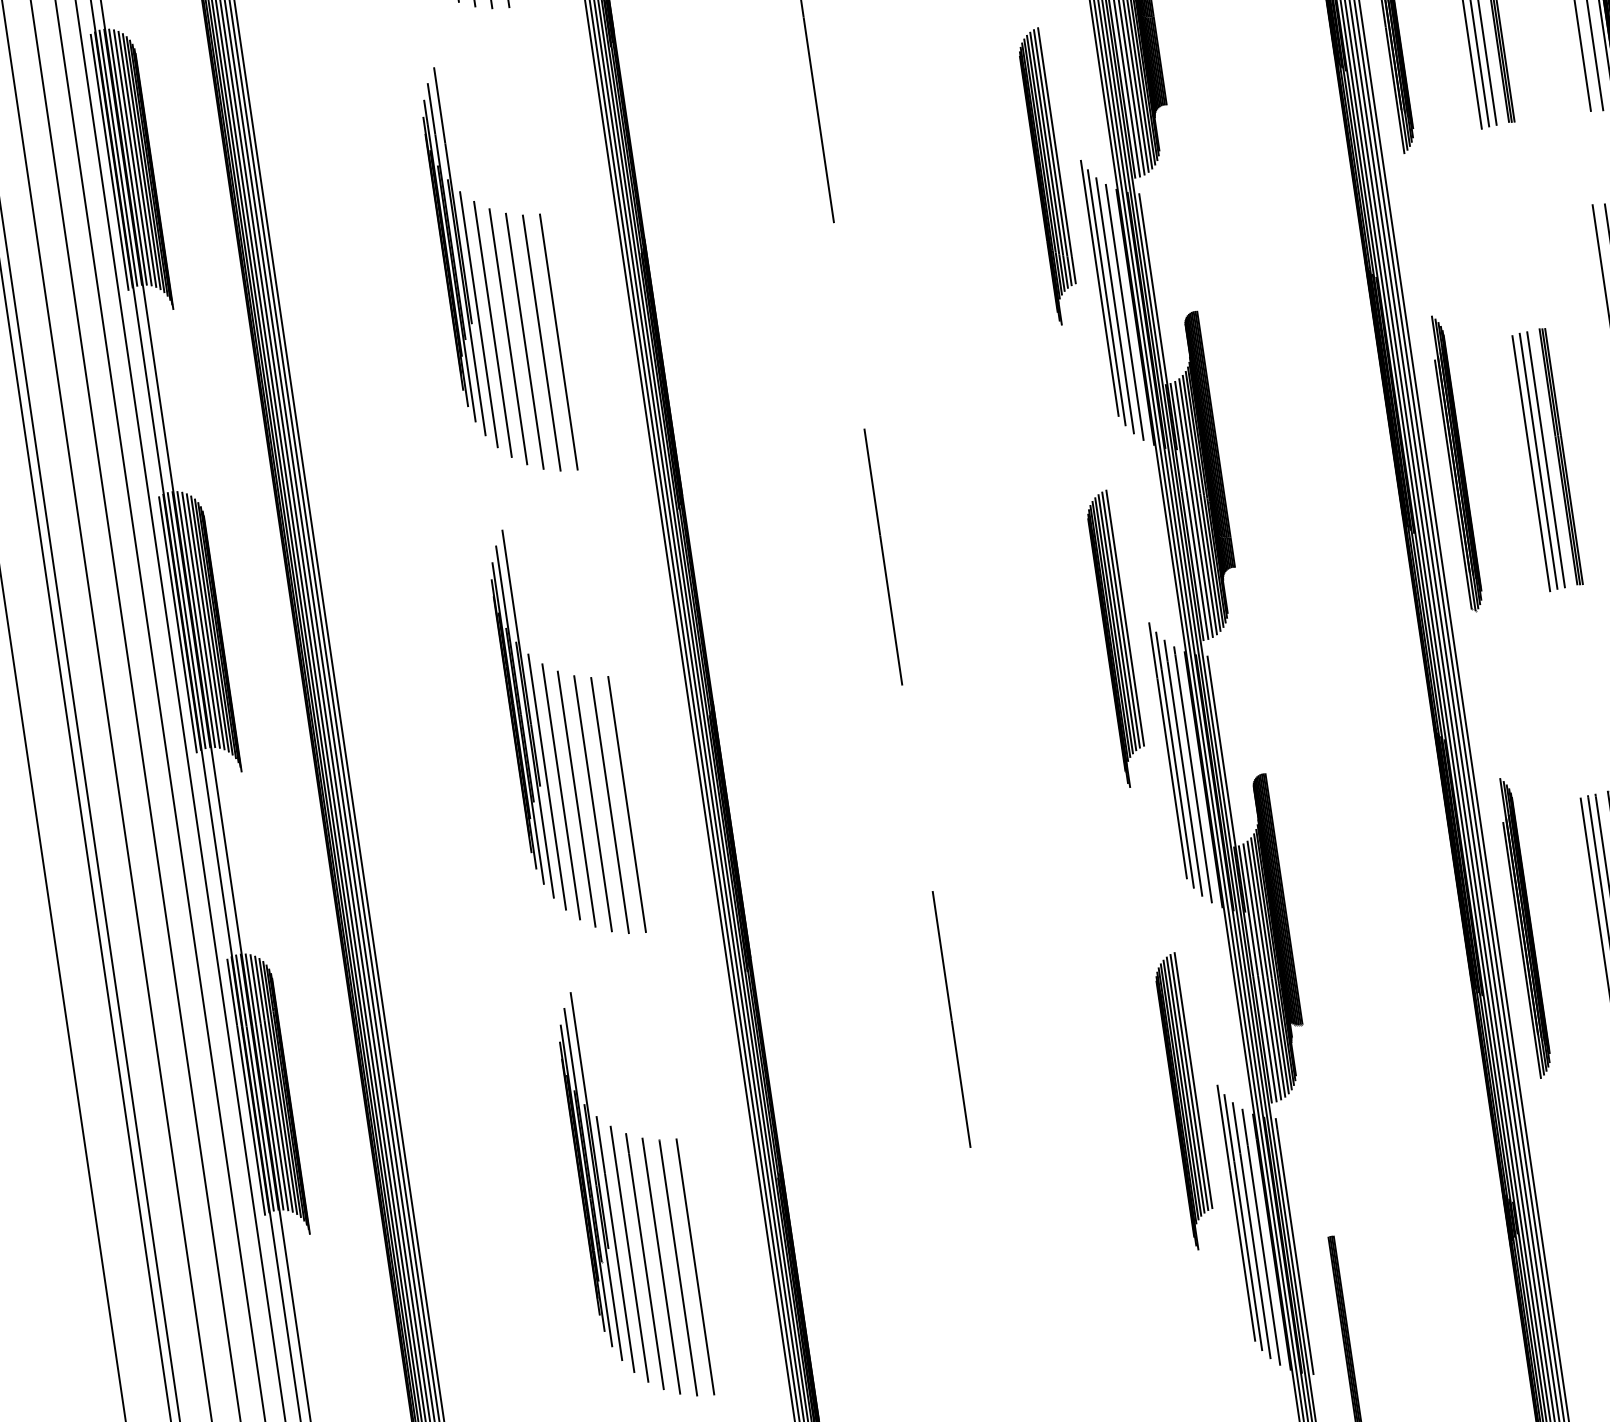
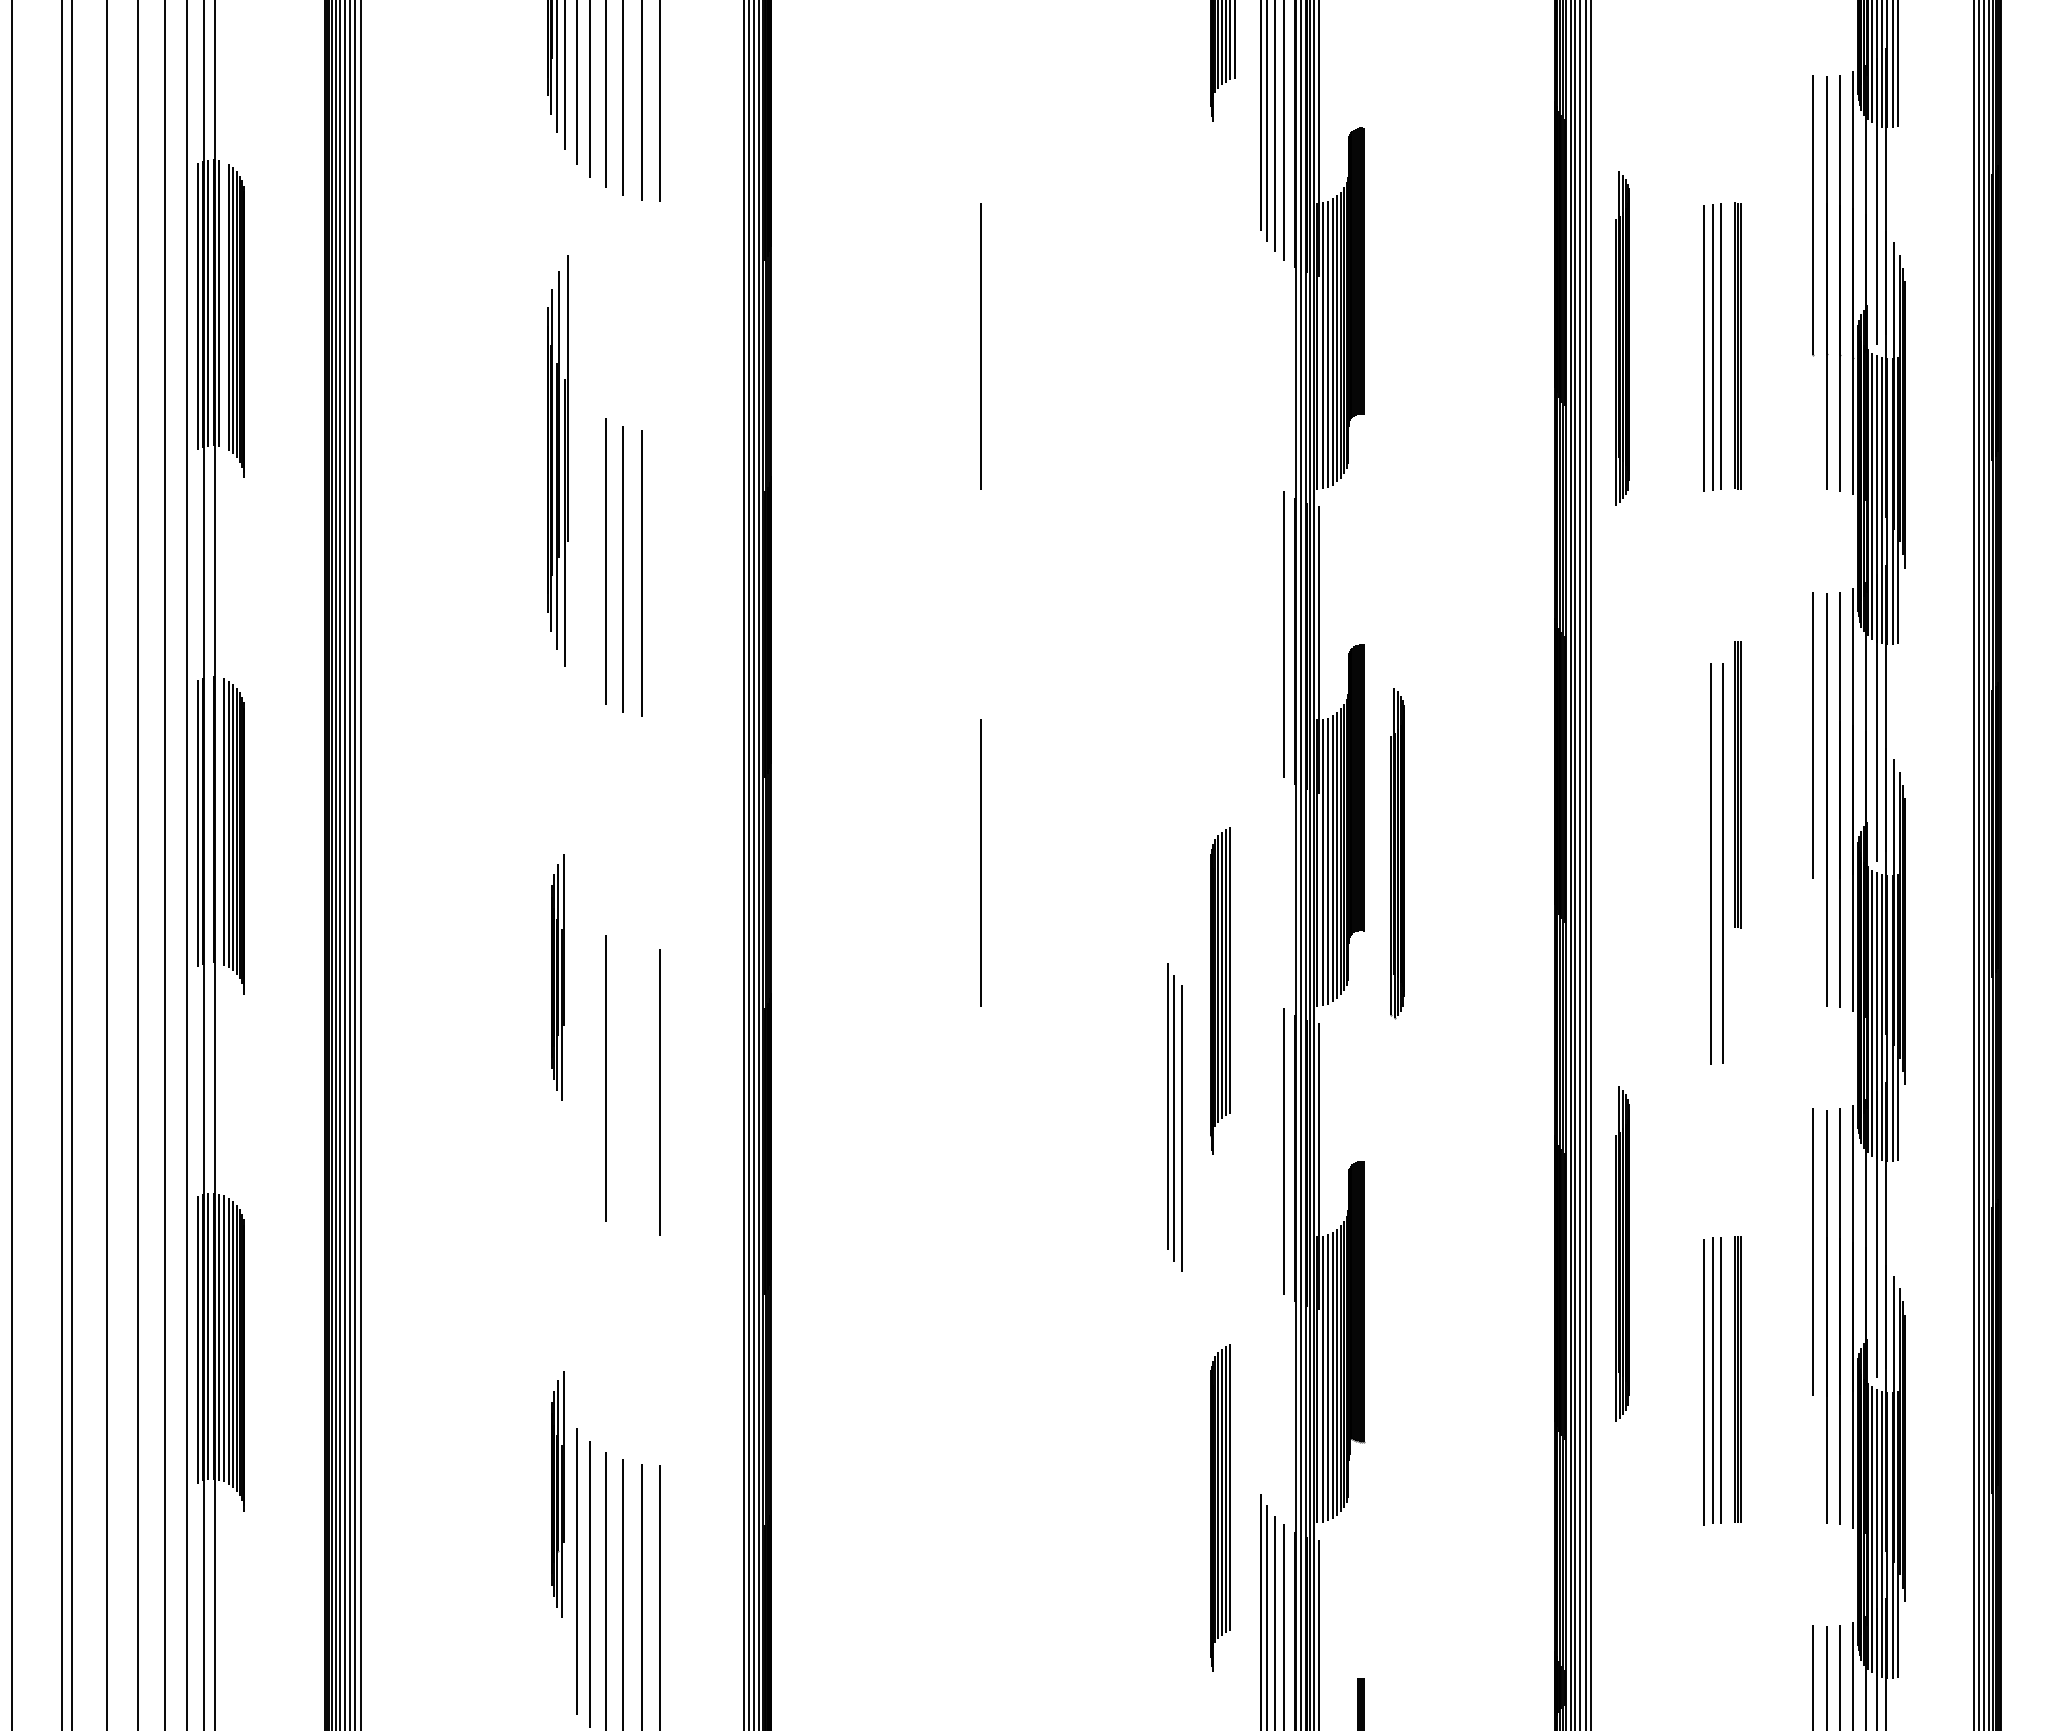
line: (133, 157) -> (224, 304), removed
part: (1048, 176) -> (1222, 473), removed
line: (1099, 287) -> (1260, 603), removed
line: (1106, 297) -> (1266, 615), removed
line: (1114, 305) -> (1274, 625), removed
line: (478, 319) -> (576, 537), removed
line: (492, 329) -> (589, 550), removed
line: (558, 342) -> (660, 575), removed
part: (1560, 456) -> (1737, 784), moved
part: (1541, 460) -> (1716, 863), size x1.4
part: (1456, 463) -> (1397, 853), moved
line: (1531, 463) -> (1704, 865), removed
line: (1125, 617) -> (1235, 968), removed
line: (196, 618) -> (219, 819), removed
line: (186, 620) -> (208, 819), removed
part: (519, 715) -> (557, 977), size x0.6
part: (1175, 759) -> (1174, 1117), moved
line: (547, 781) -> (576, 1054), removed
line: (561, 791) -> (590, 1067), removed
line: (593, 803) -> (623, 1085), removed
line: (610, 805) -> (641, 1090), removed
part: (1524, 927) -> (1622, 1253), moved
line: (951, 1019) -> (980, 1379), removed
line: (1193, 1080) -> (1235, 1485), removed
part: (588, 1177) -> (557, 1493), size x0.6

